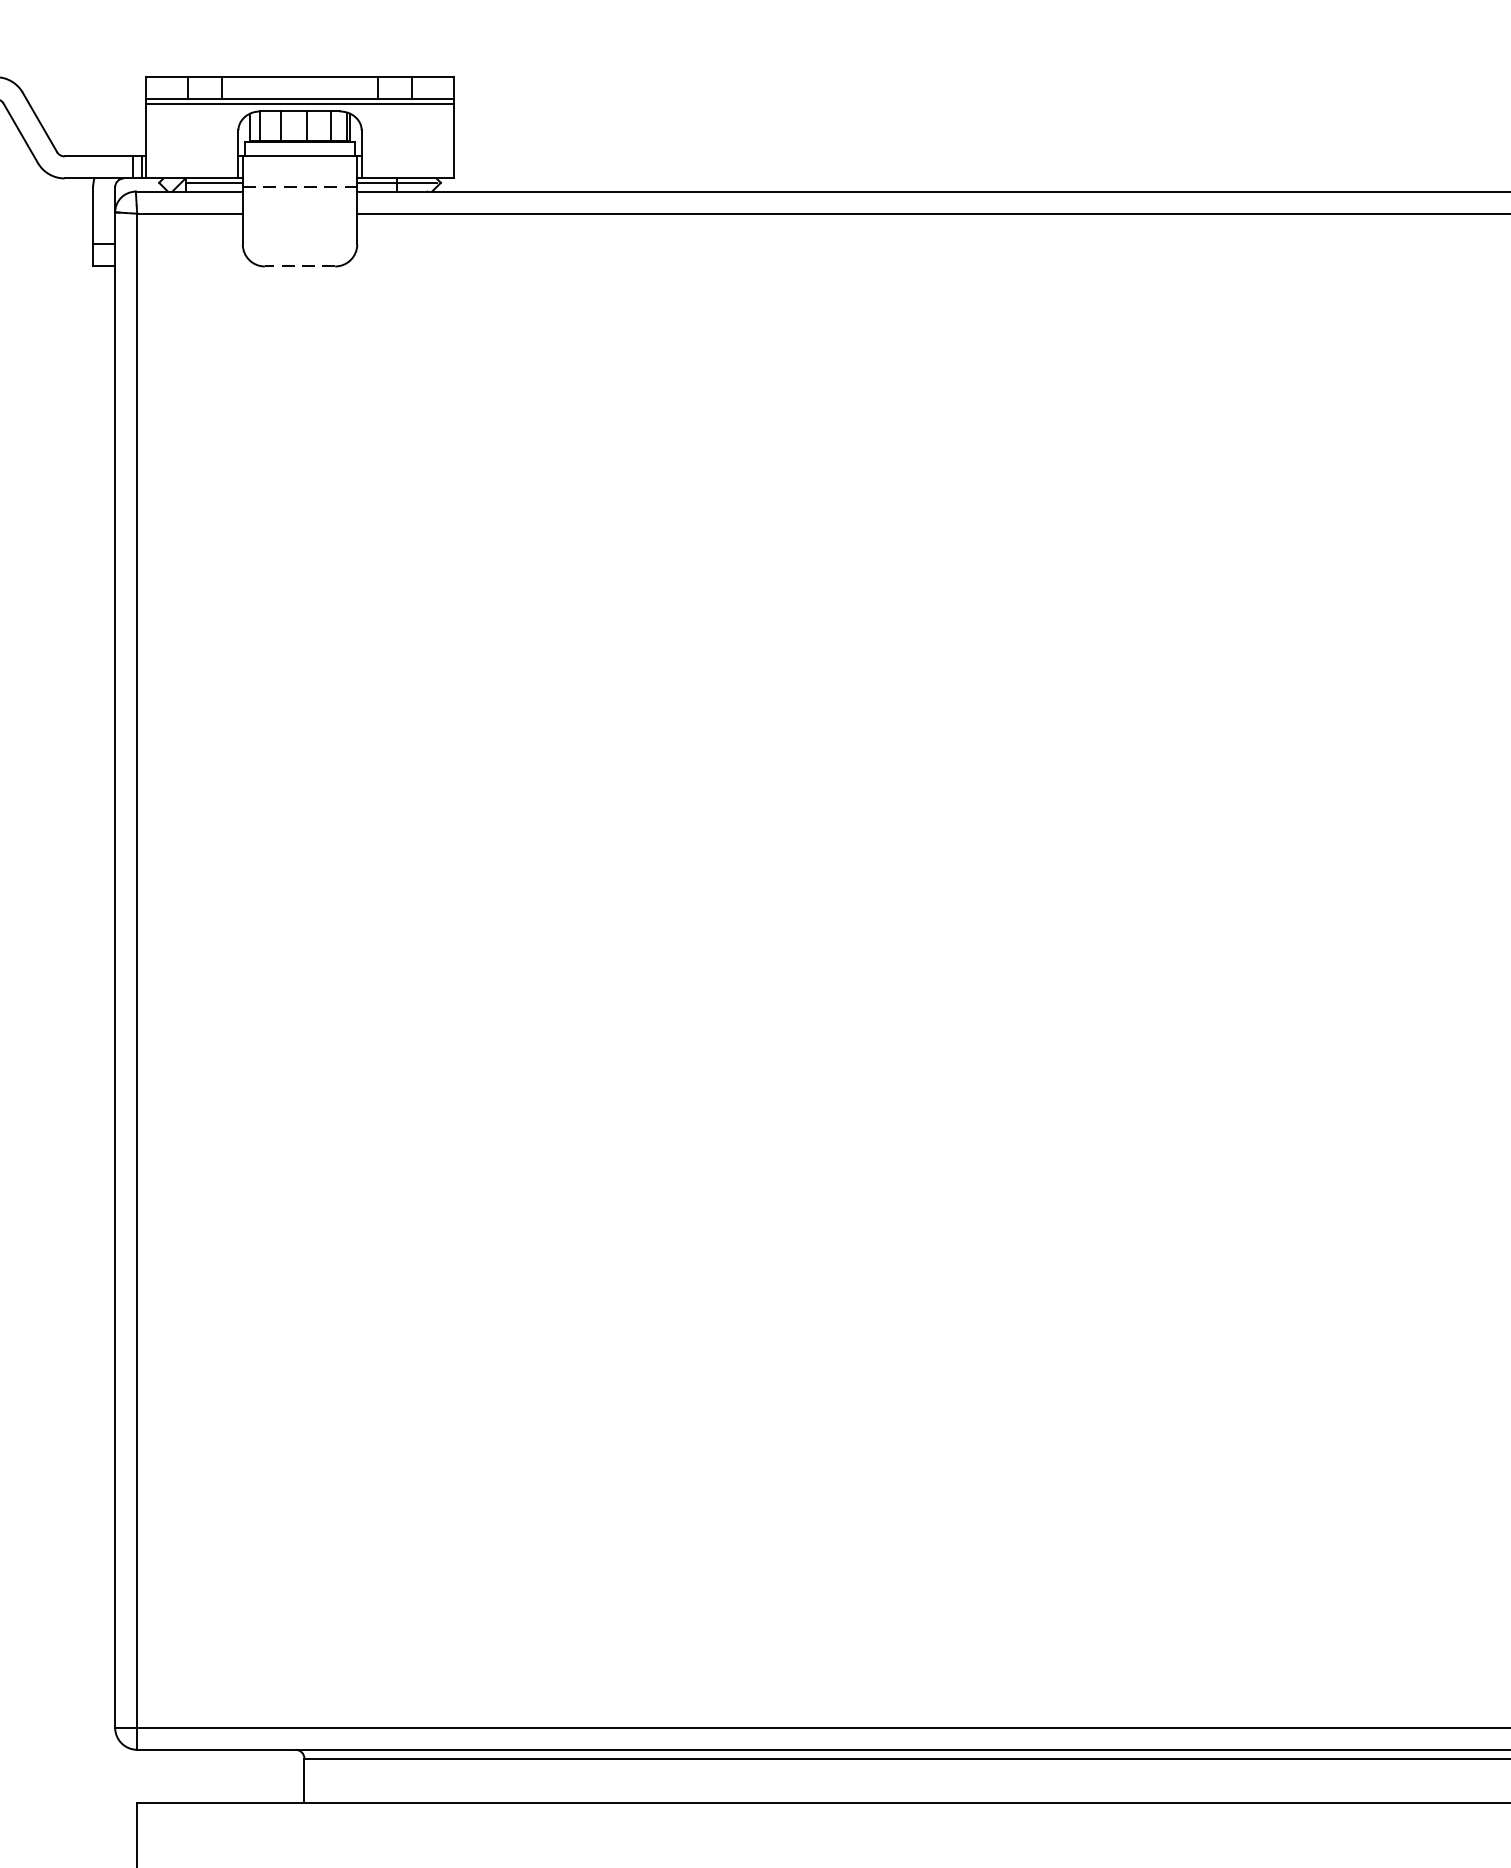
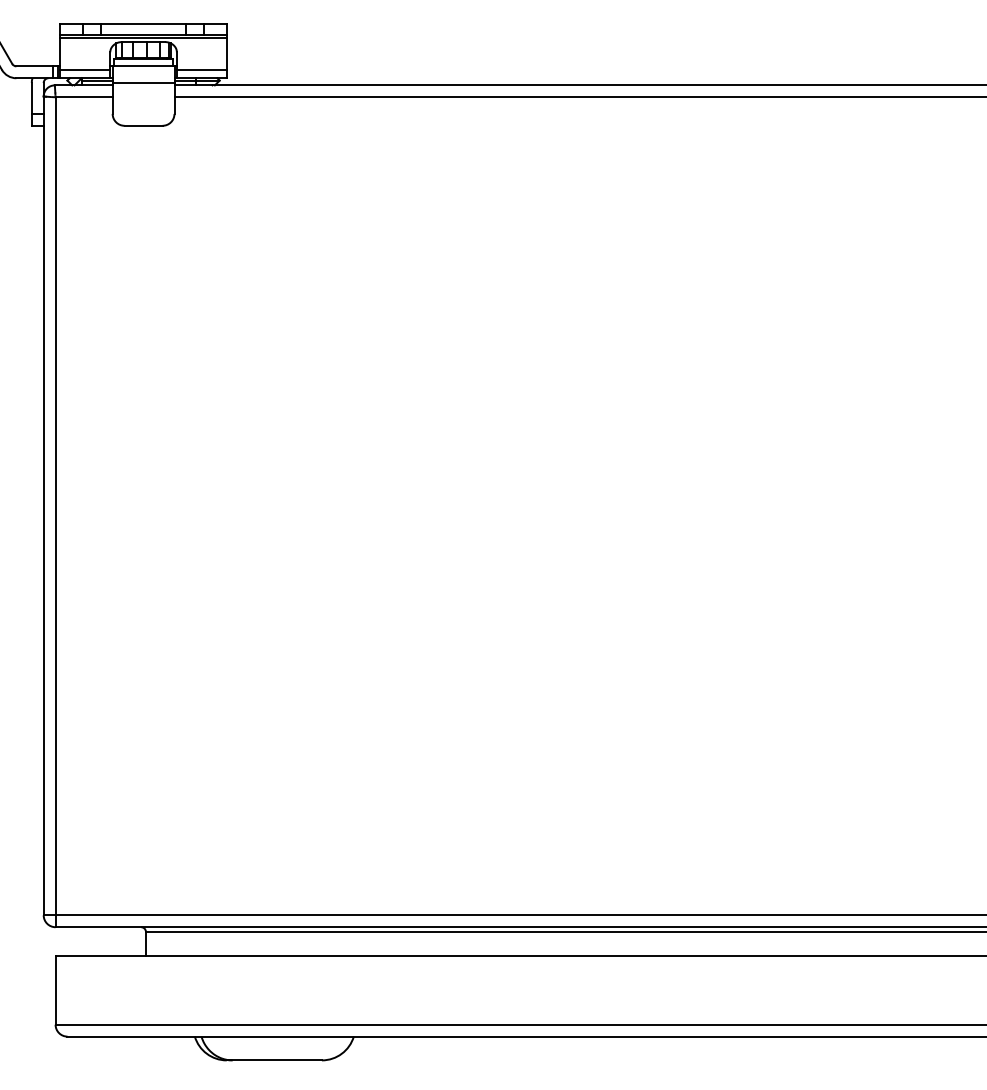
line: (192, 162) -> (85, 69), added
line: (407, 162) -> (201, 69), added
line: (299, 188) -> (143, 83), dashed -> solid
line: (299, 265) -> (143, 125), dashed -> solid

